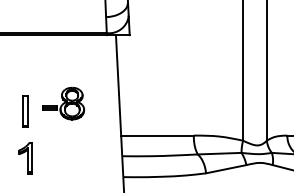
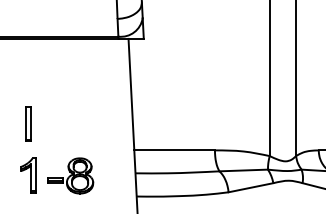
part: (63, 103) -> (70, 175), moved

